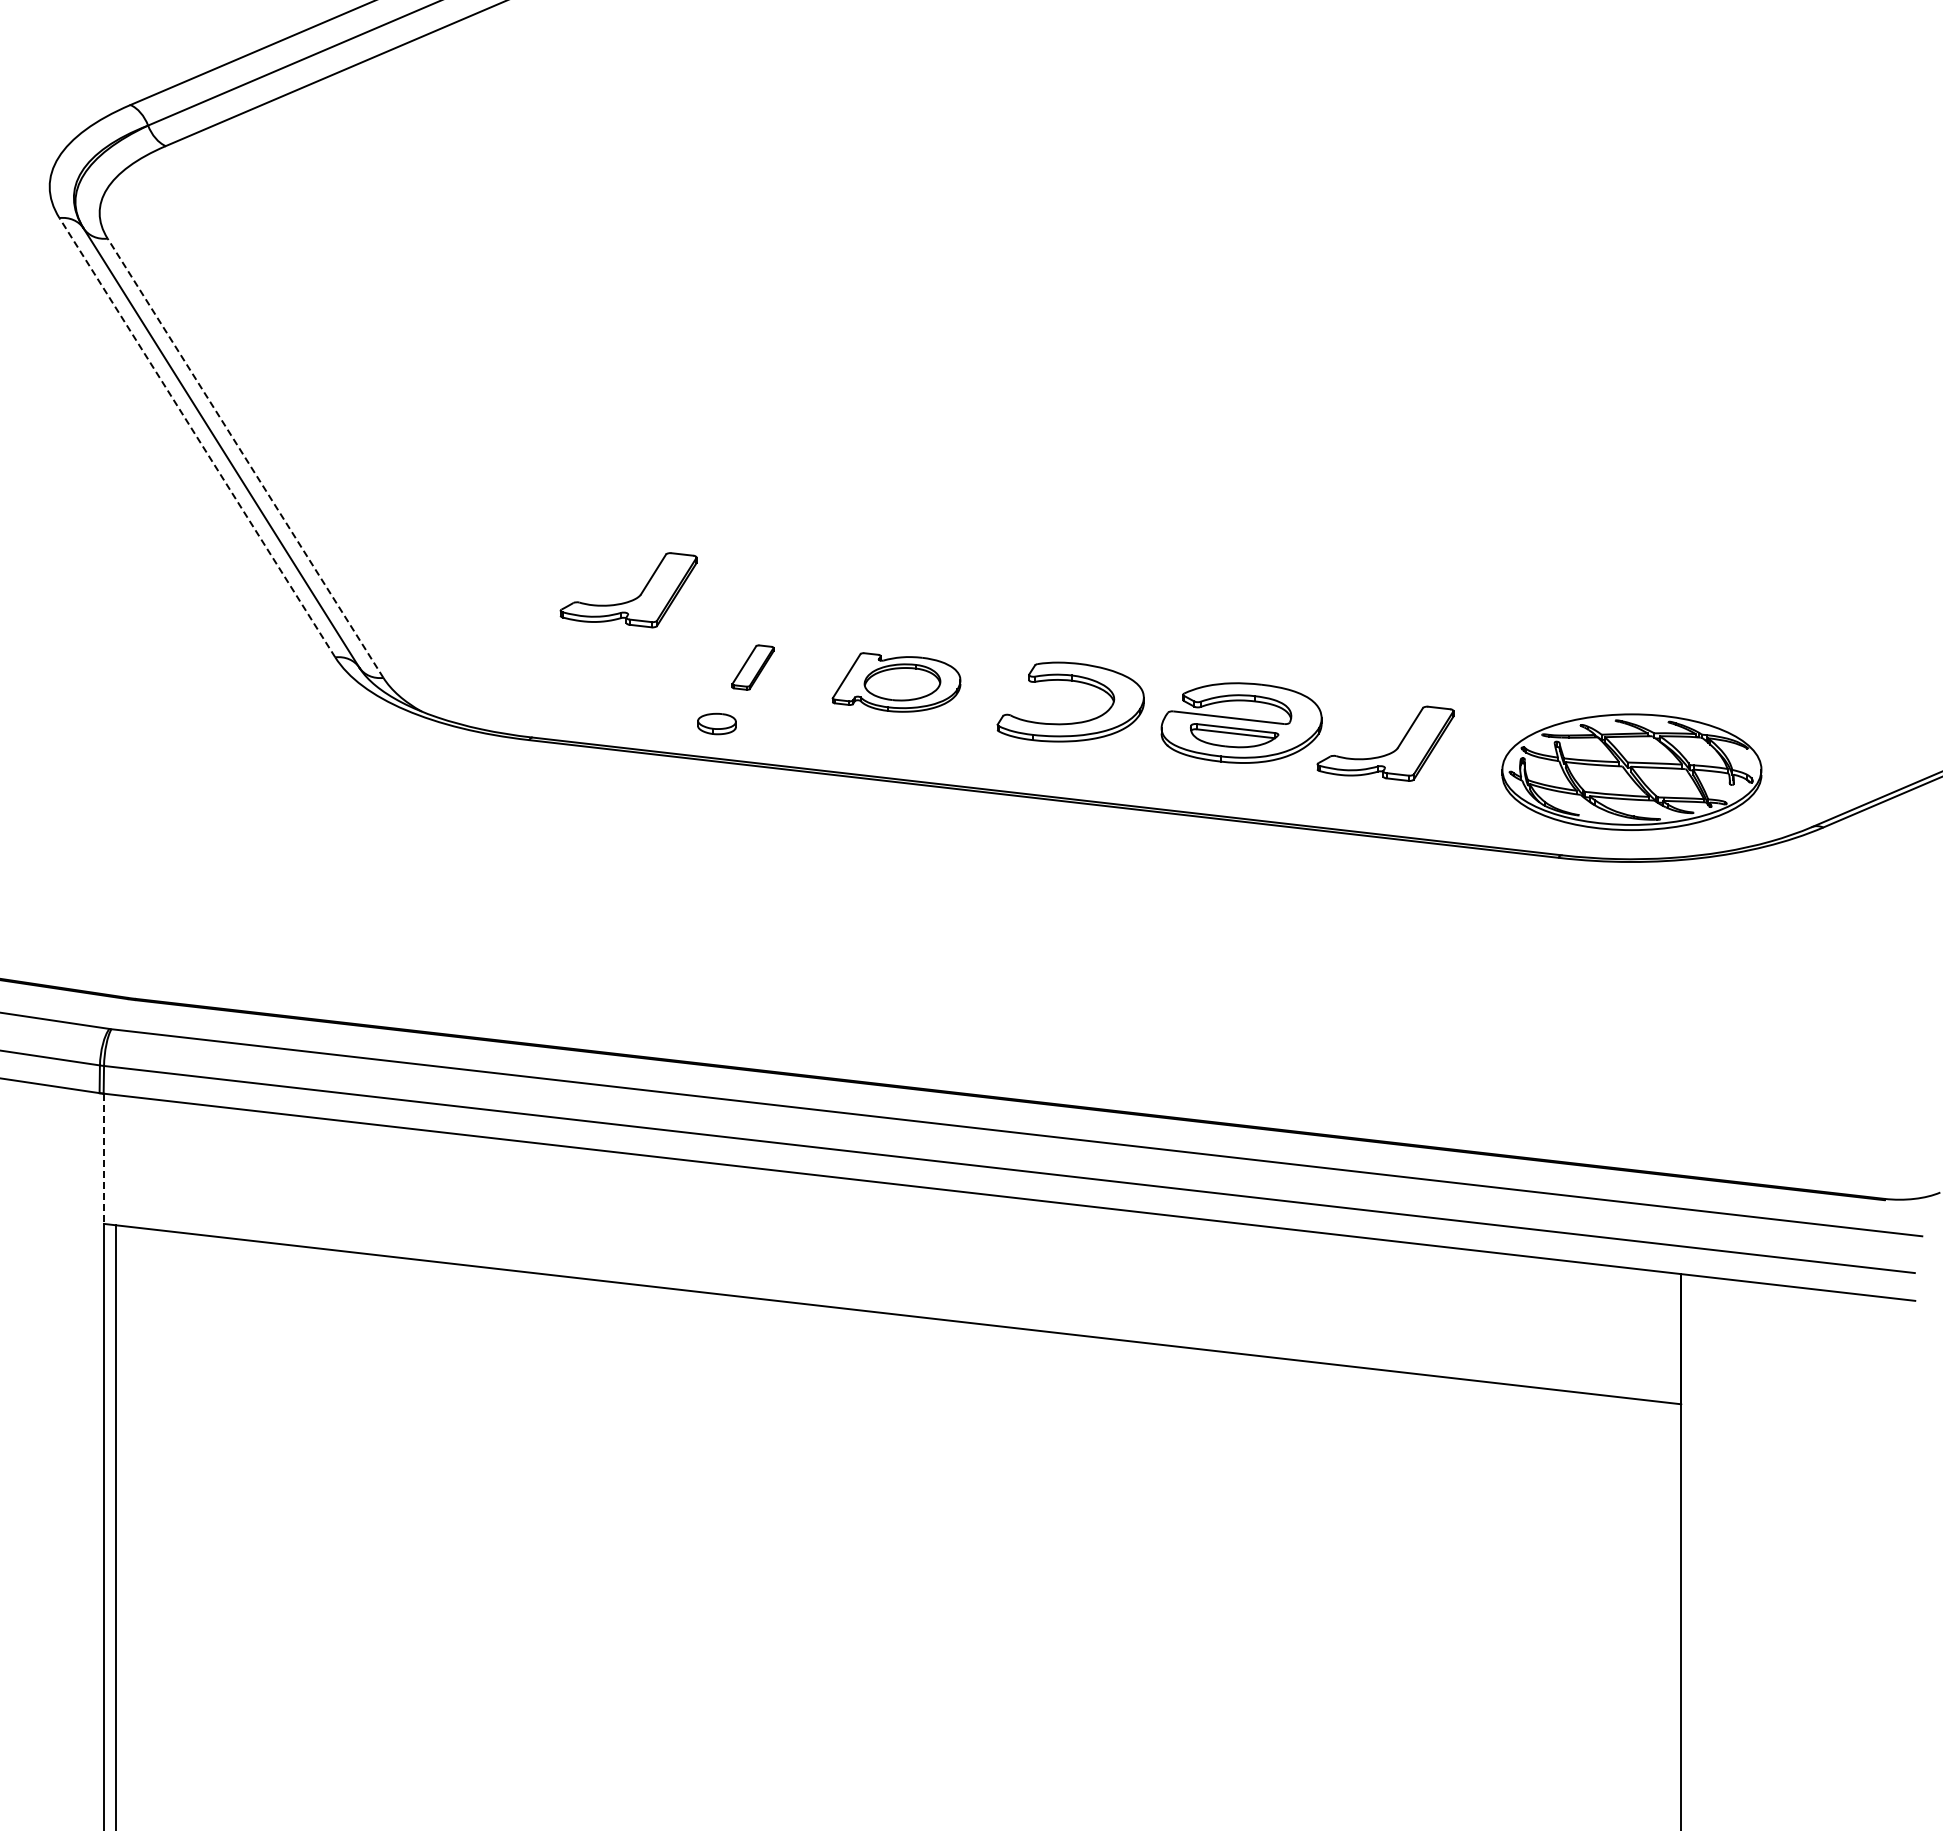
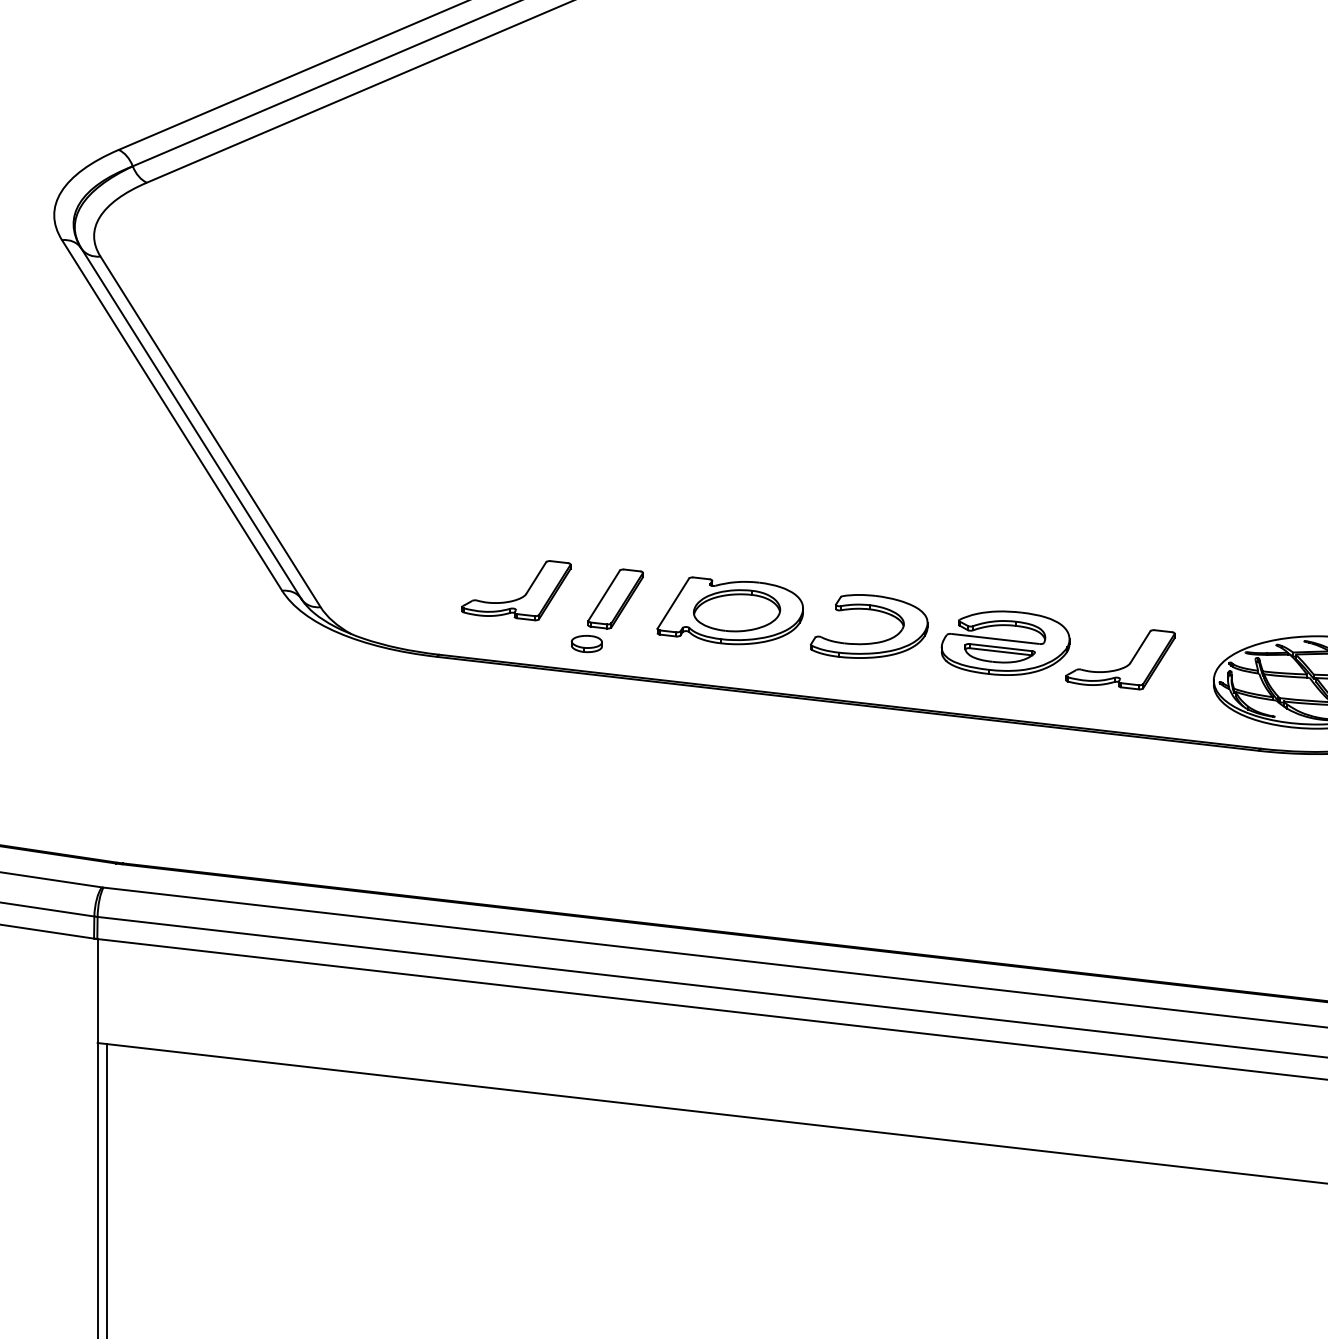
line: (197, 437) -> (172, 415), dashed -> solid
line: (245, 457) -> (210, 431), dashed -> solid
part: (631, 599) -> (518, 598), moved
part: (752, 667) -> (615, 598), size x1.67
part: (896, 682) -> (730, 610), size x1.43
line: (104, 1159) -> (97, 991), dashed -> solid

